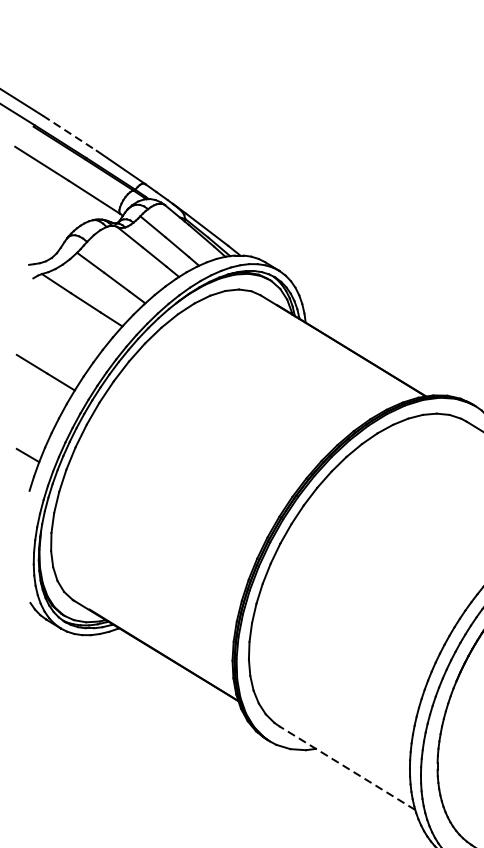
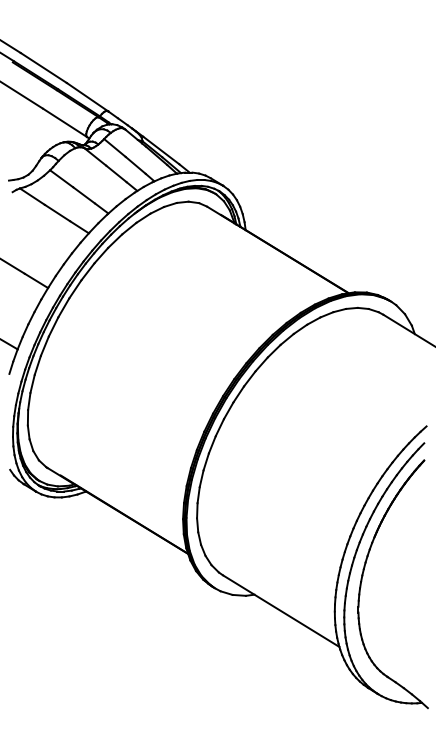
line: (70, 133) -> (44, 68), dashed -> solid
line: (346, 767) -> (280, 610), dashed -> solid

